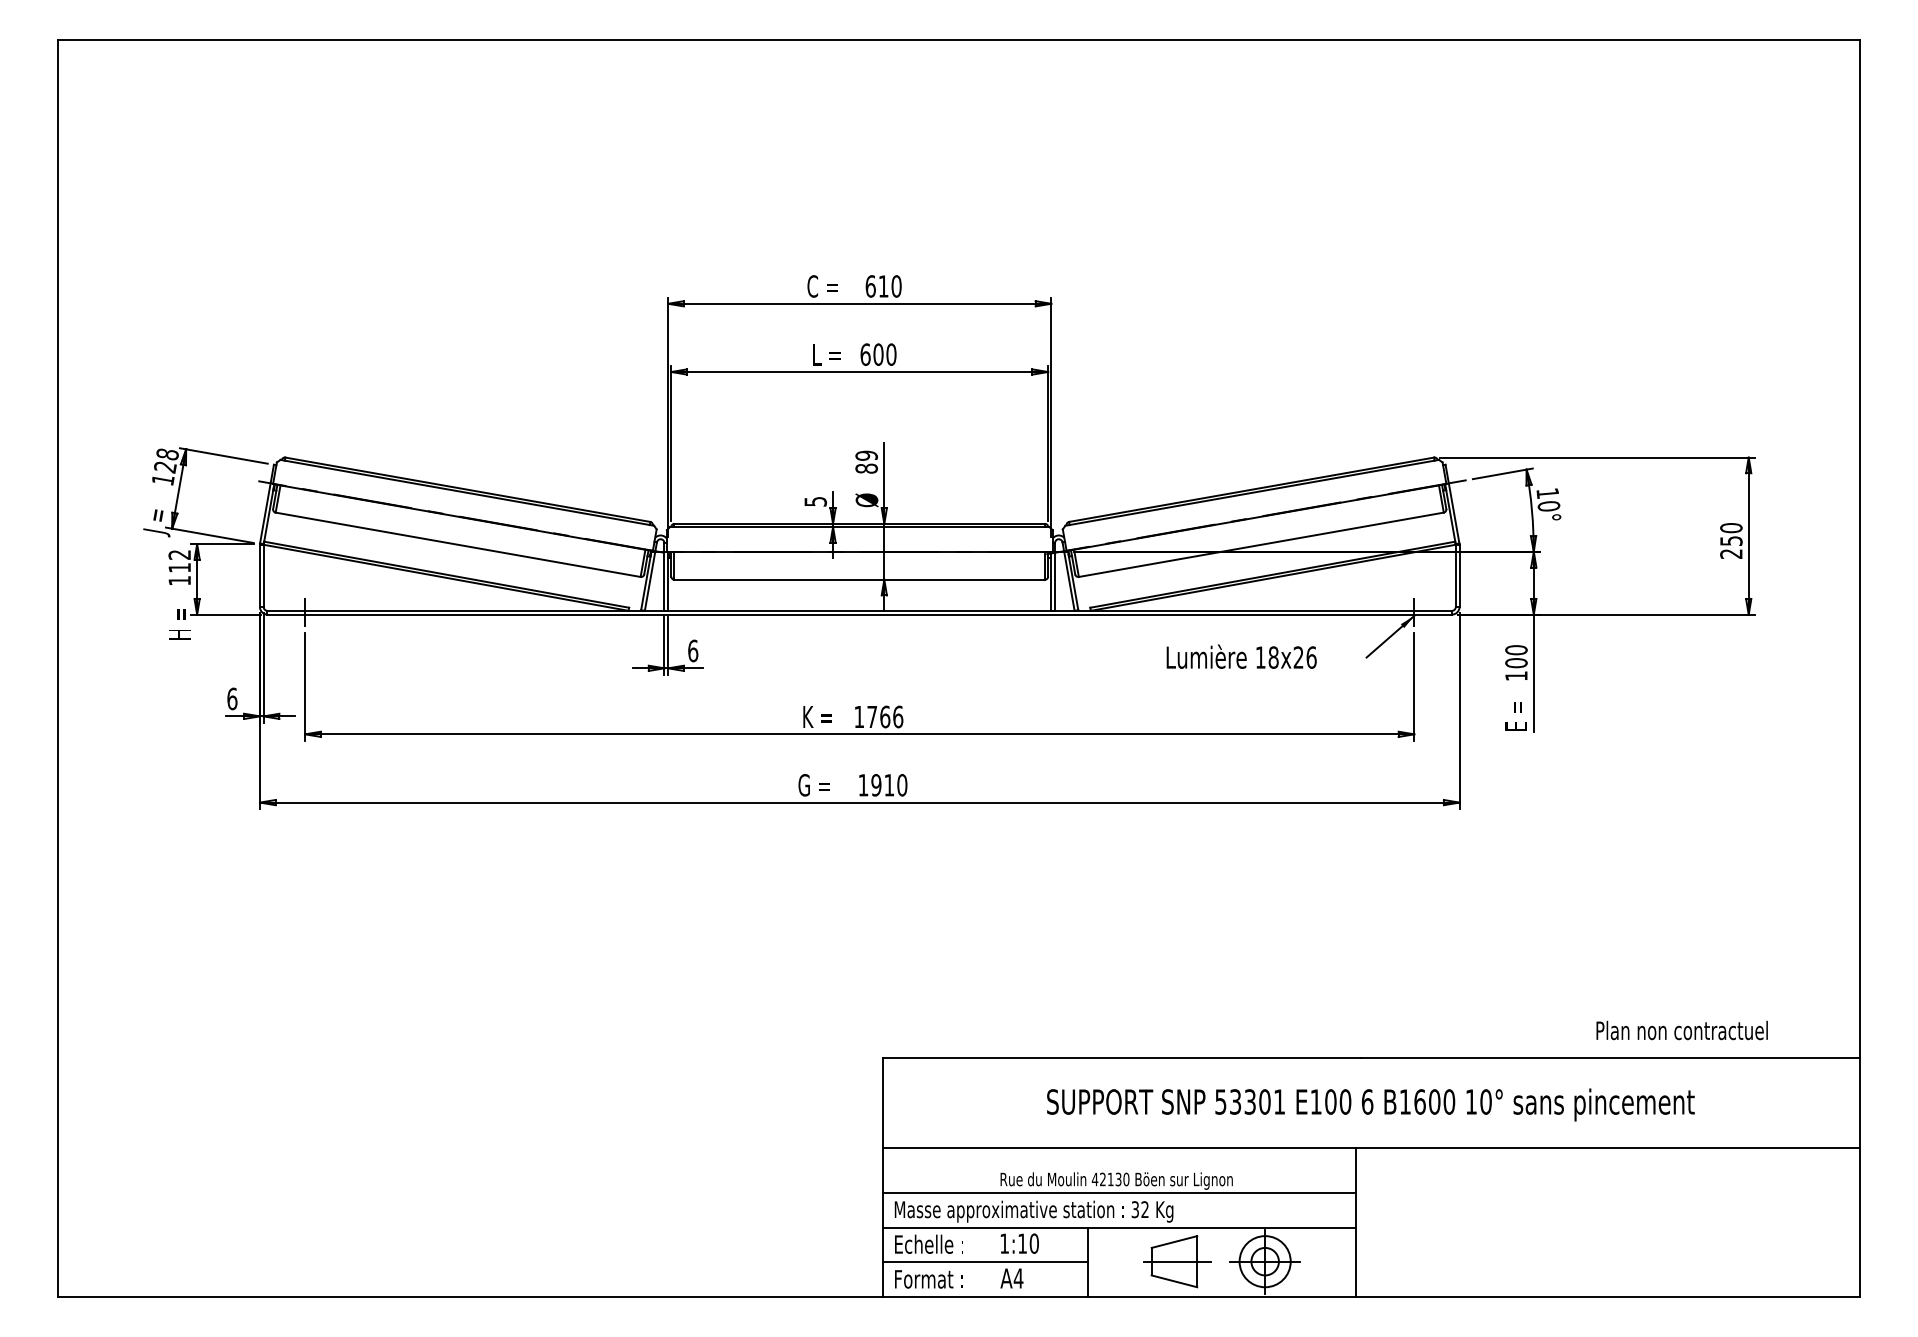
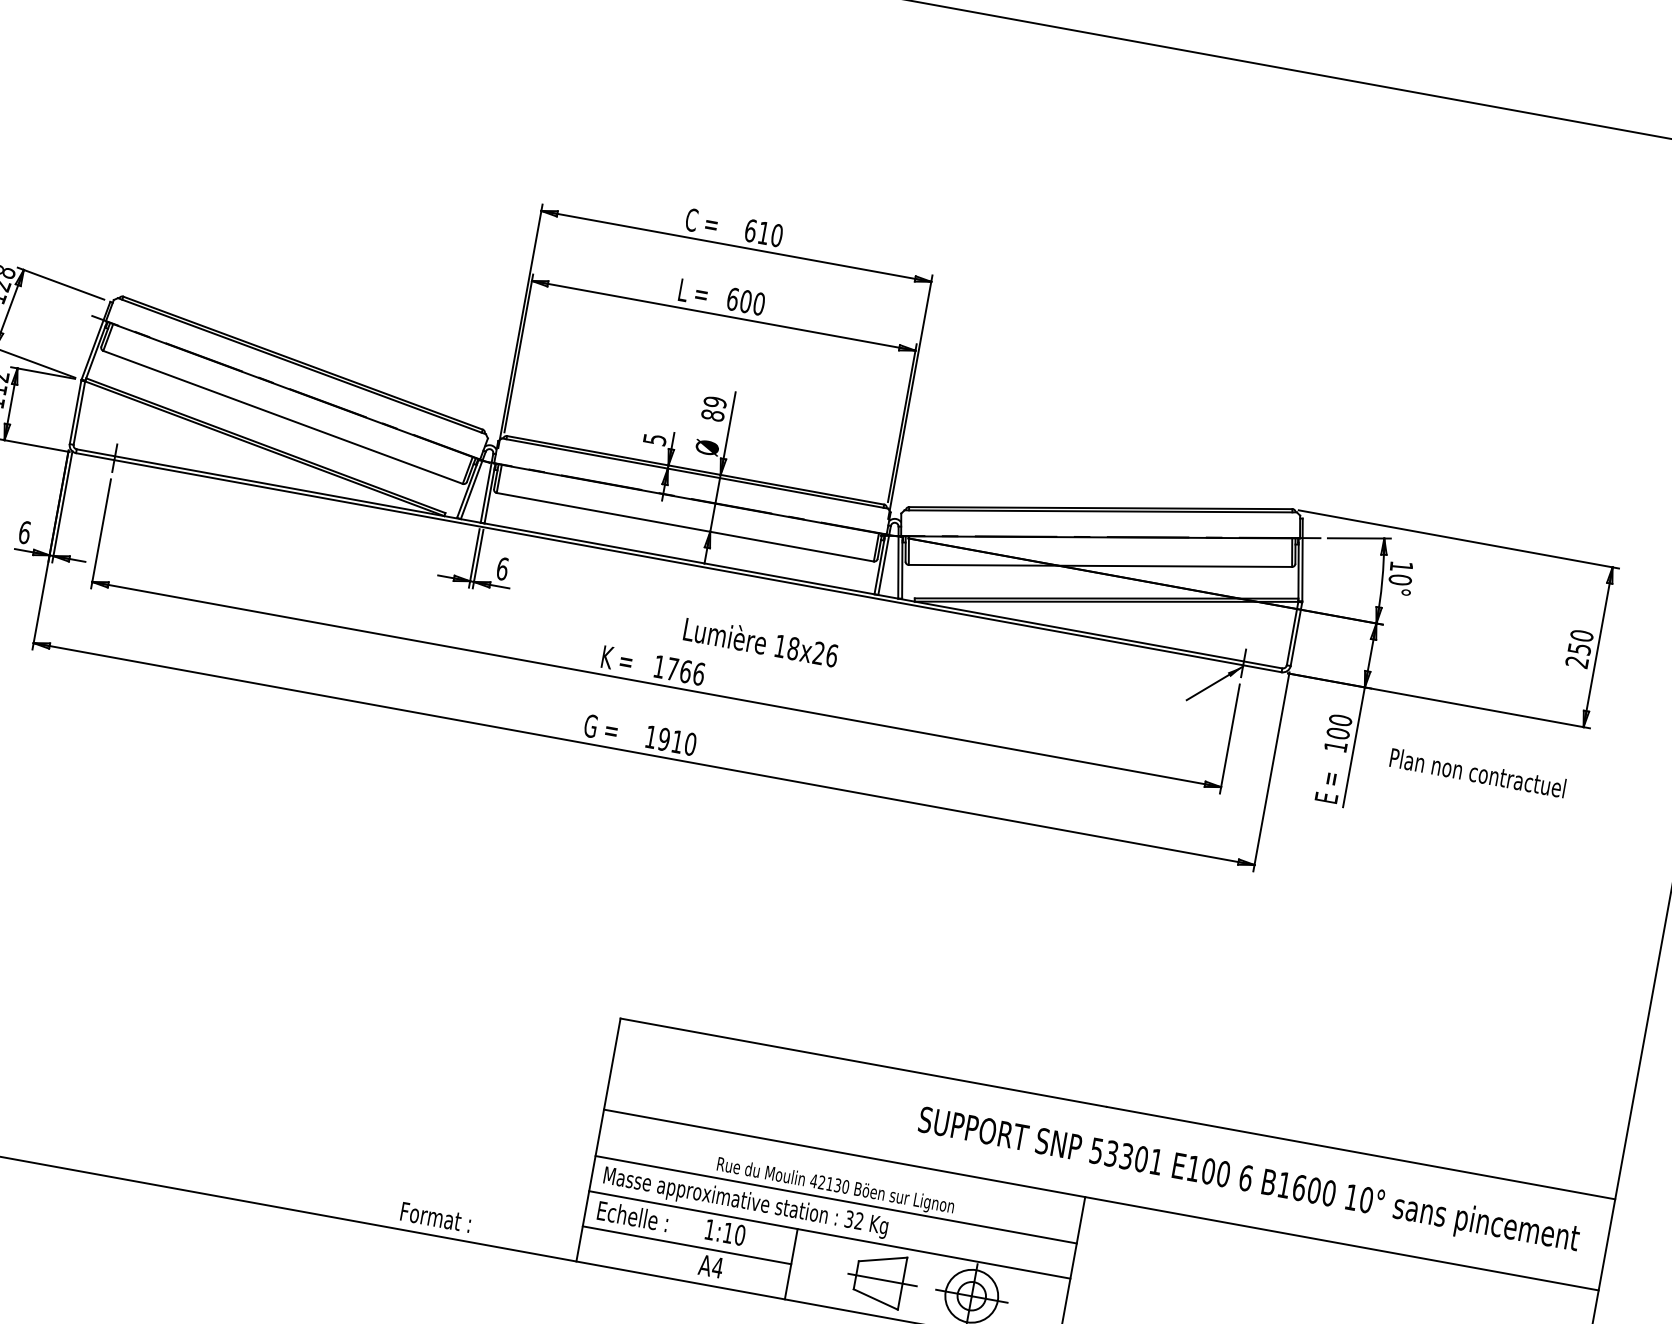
text: (1241, 656) -> (760, 641), moved
text: (1681, 1030) -> (1477, 772), moved
text: (1370, 1104) -> (1248, 1181), moved
text: (928, 1279) -> (435, 1217), moved

